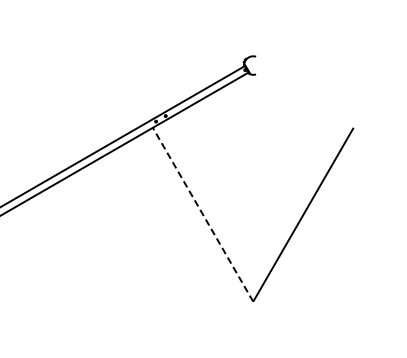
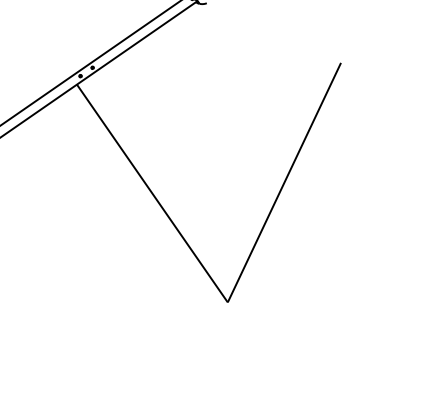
line: (202, 214) -> (151, 193), dashed -> solid

